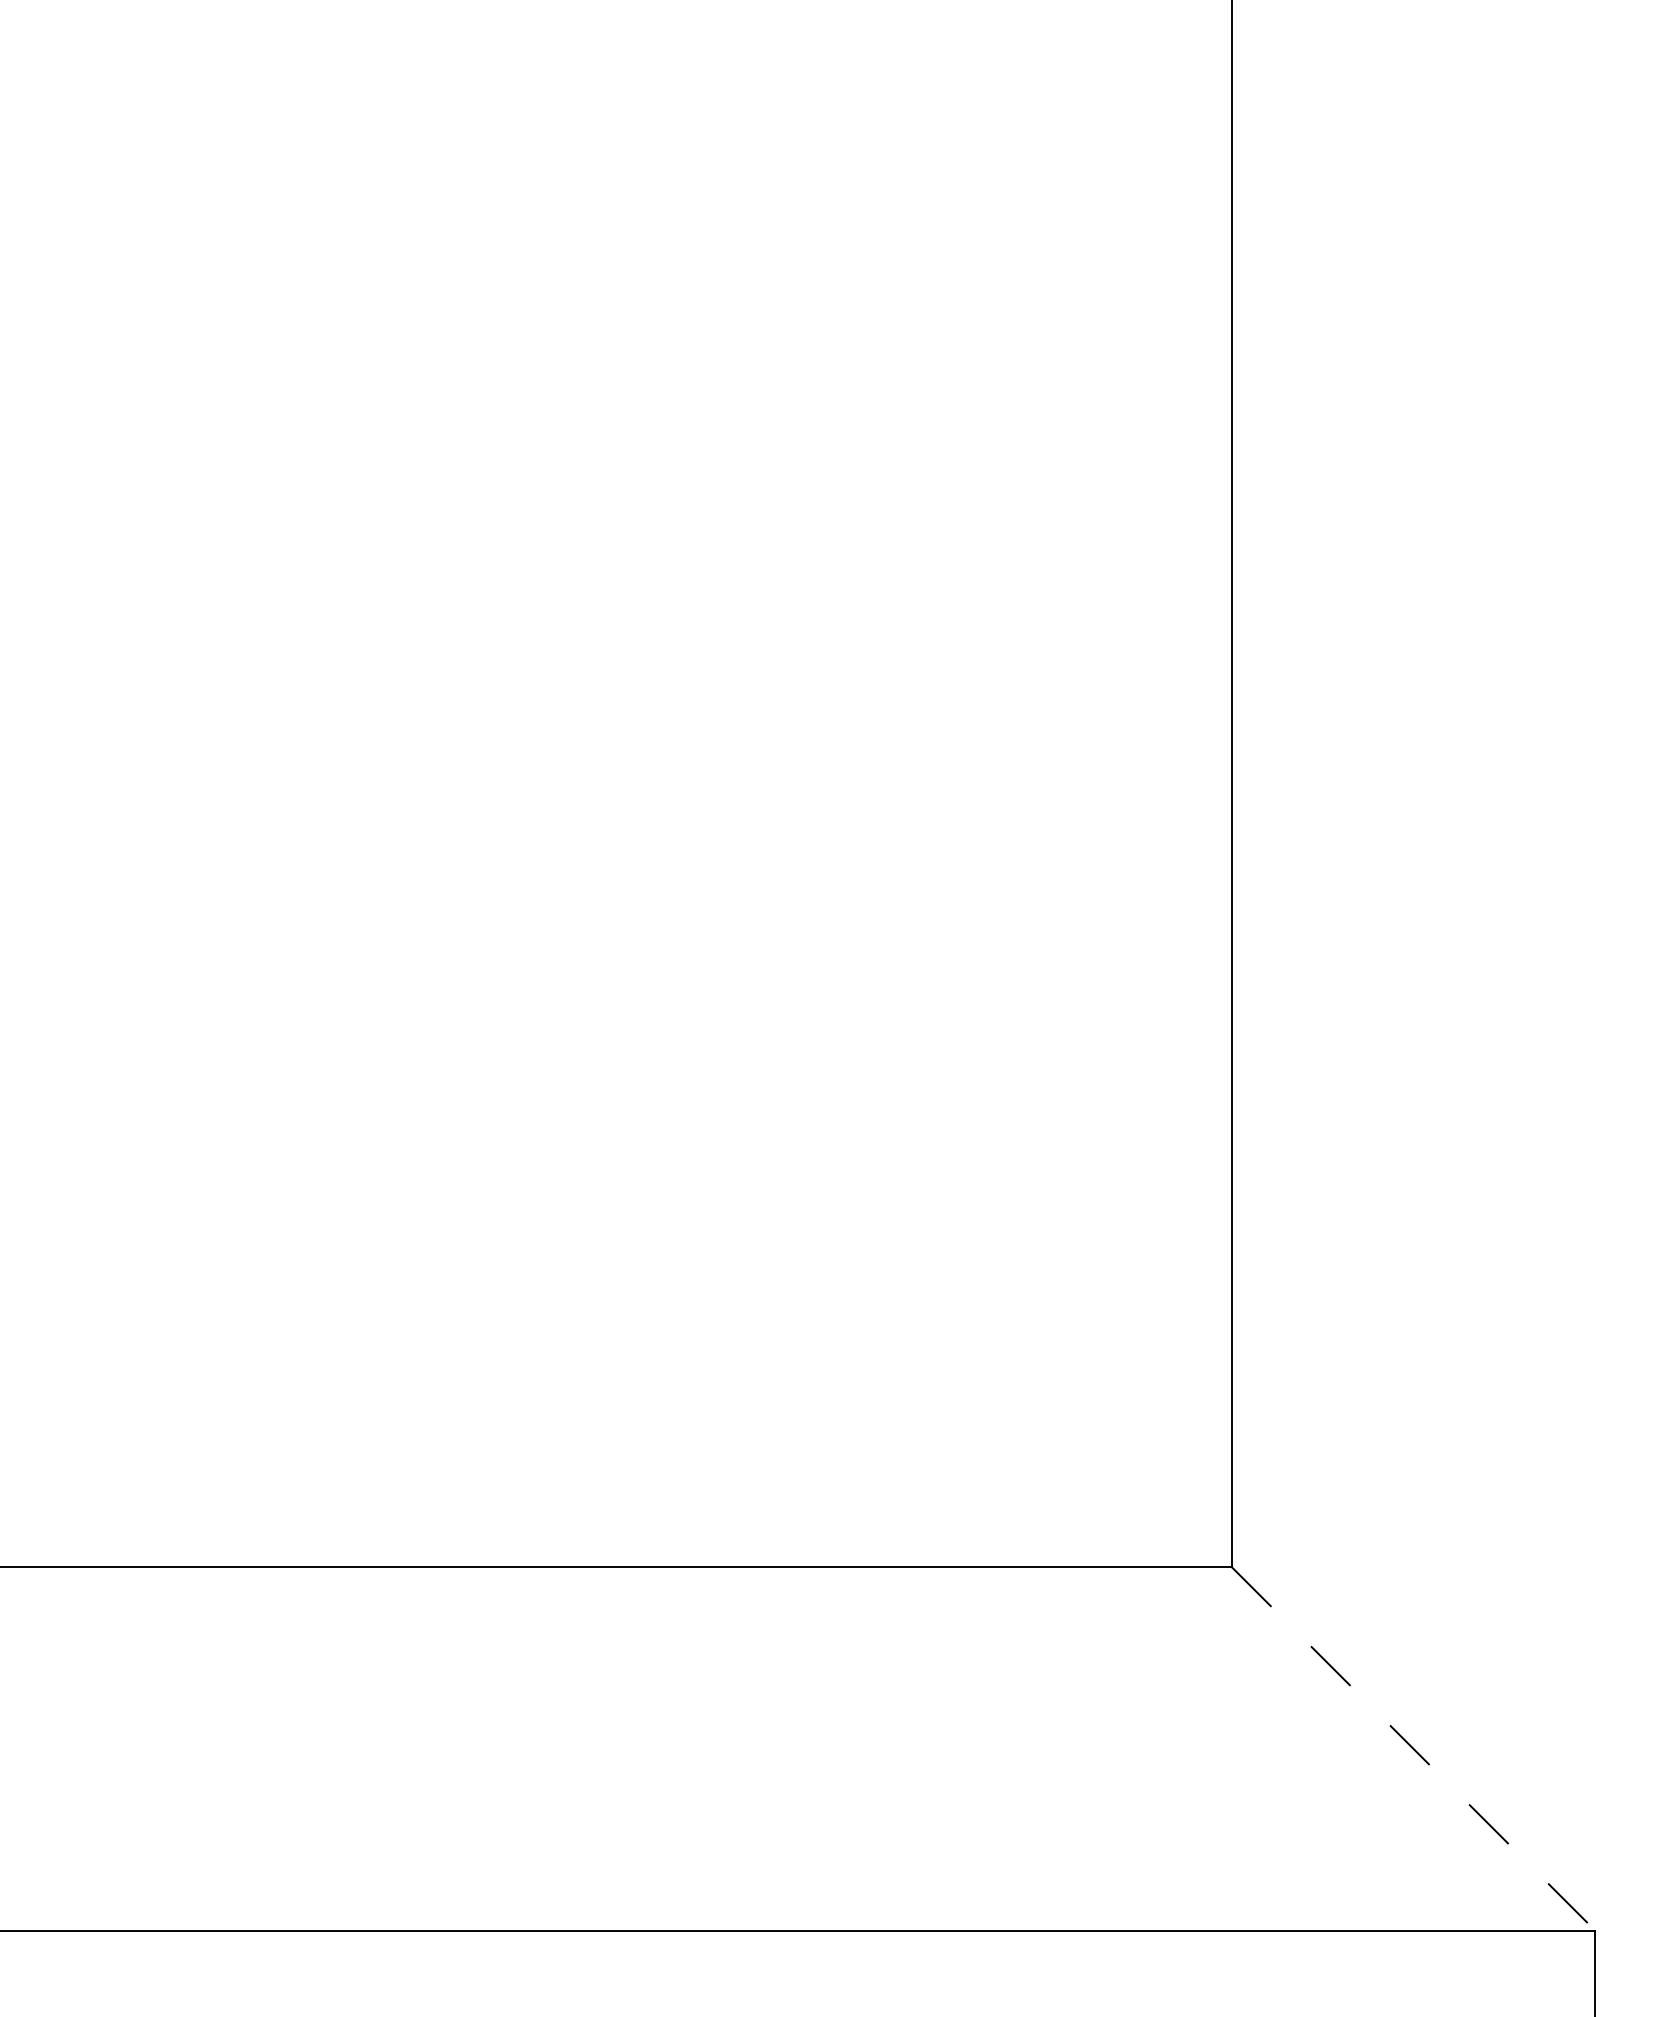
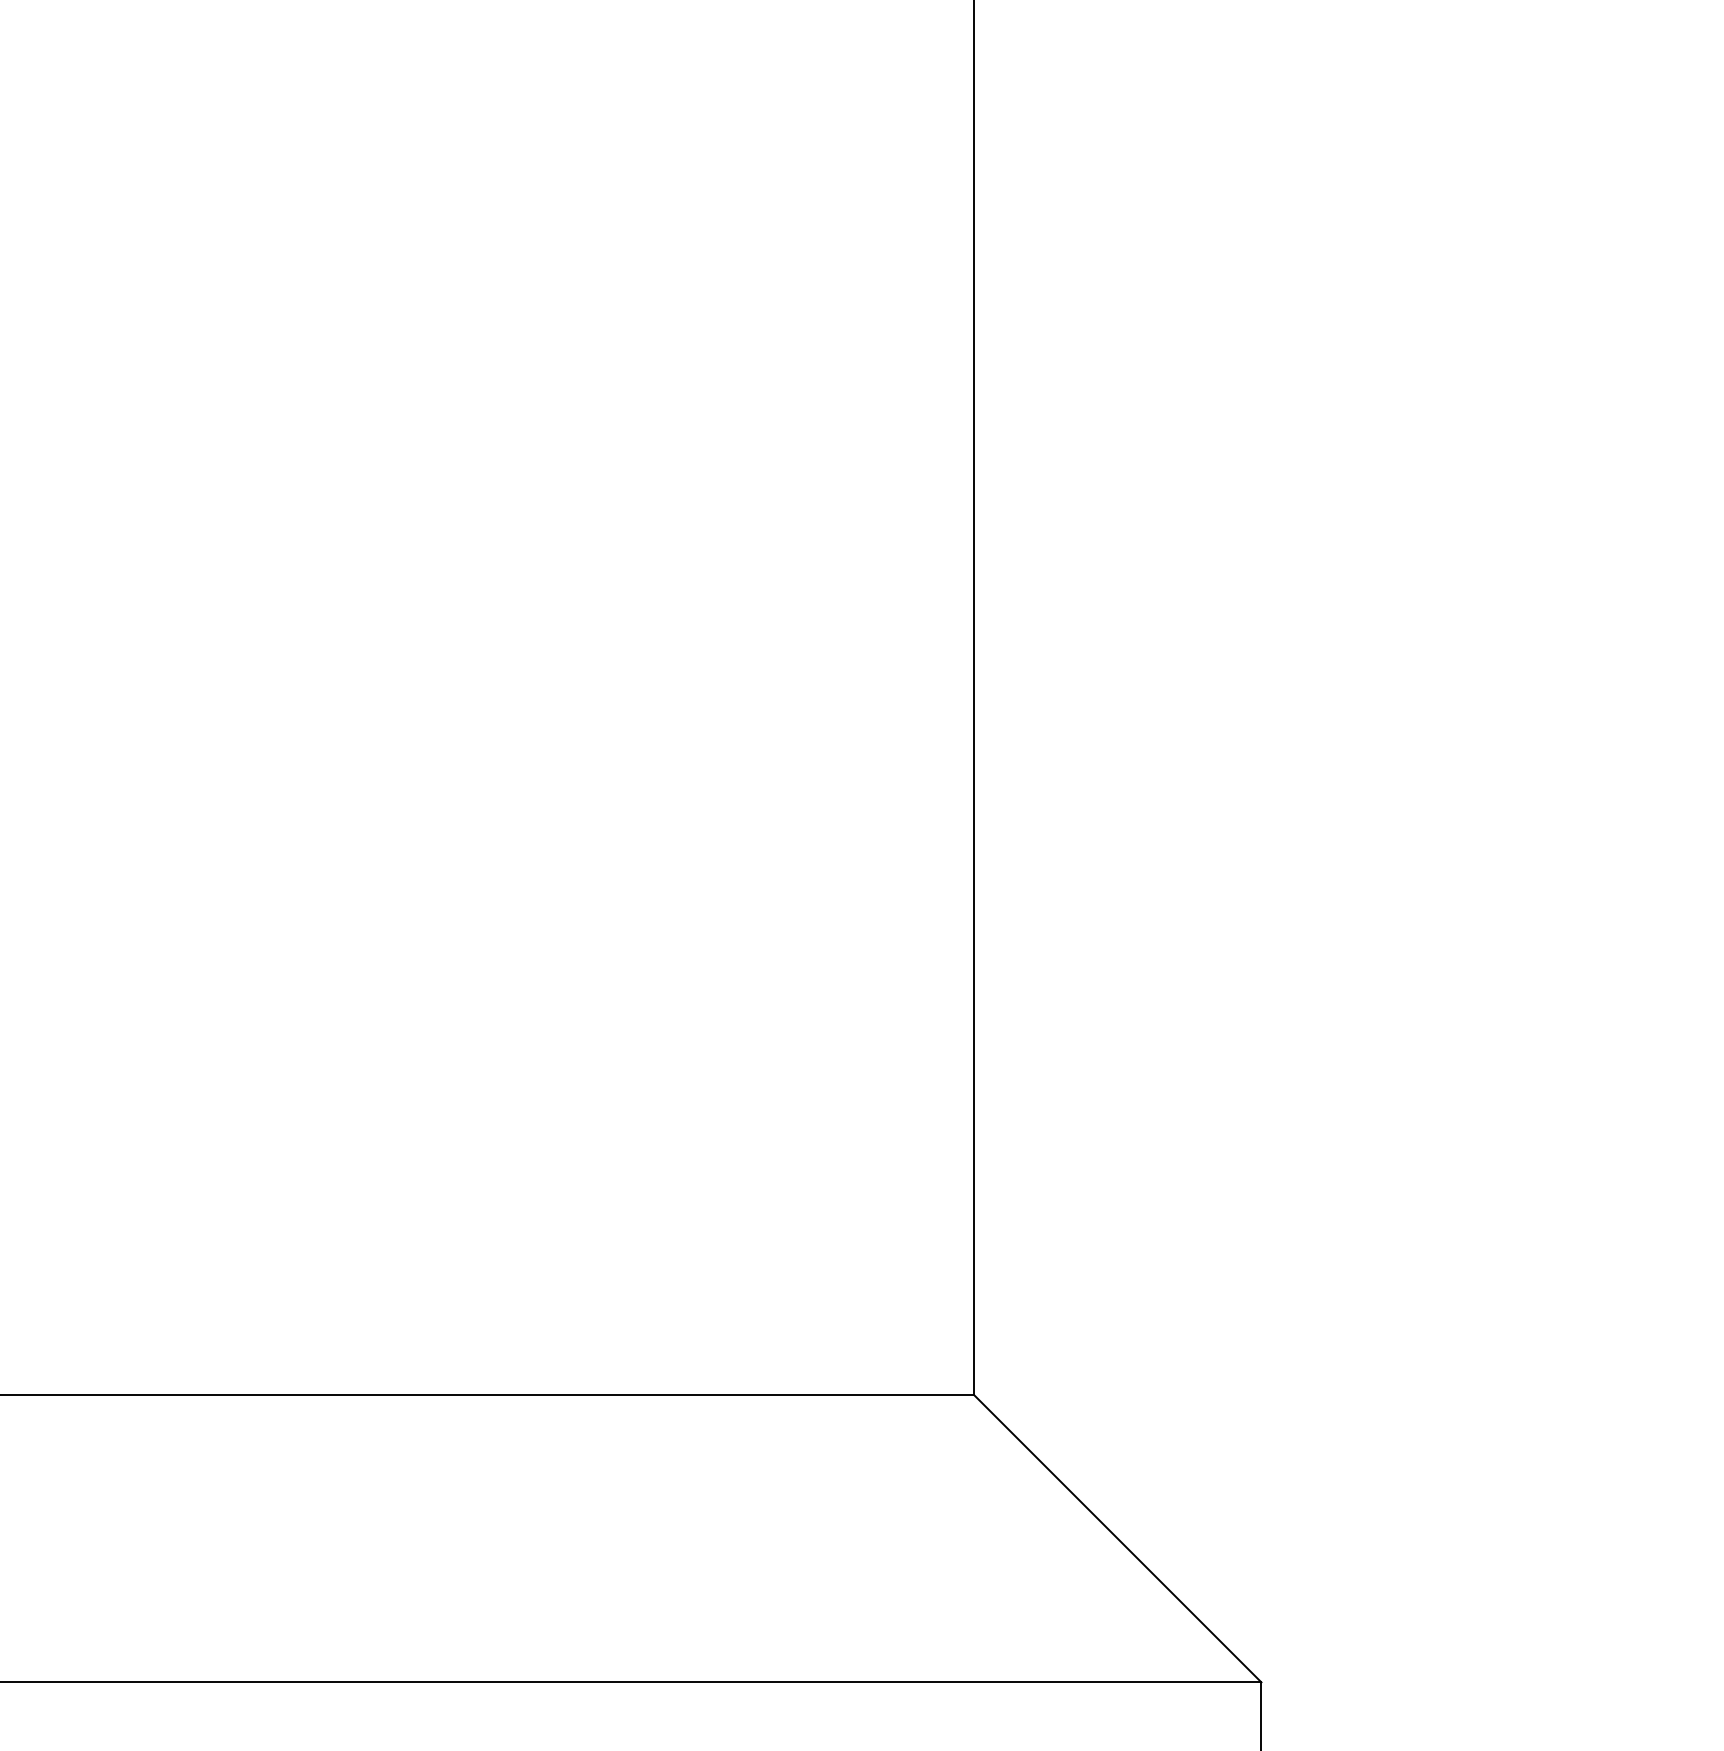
line: (1414, 1749) -> (1118, 1539), dashed -> solid

